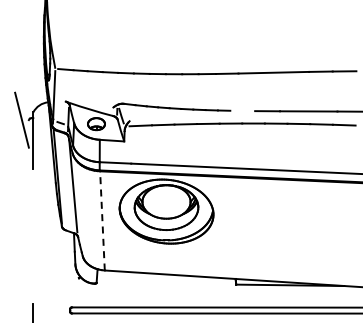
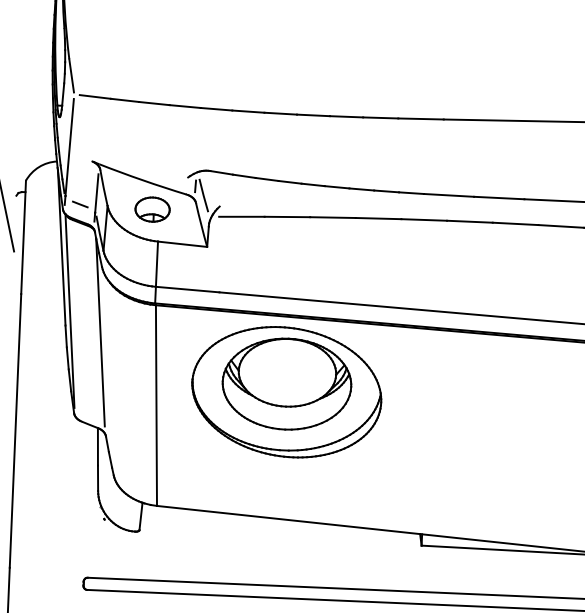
line: (242, 110) -> (448, 194), added
line: (102, 220) -> (156, 404), dashed -> solid
line: (33, 236) -> (15, 431), added

